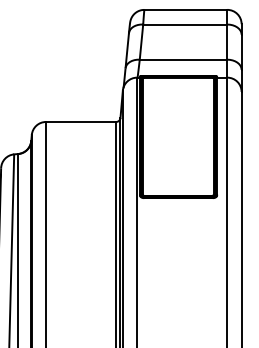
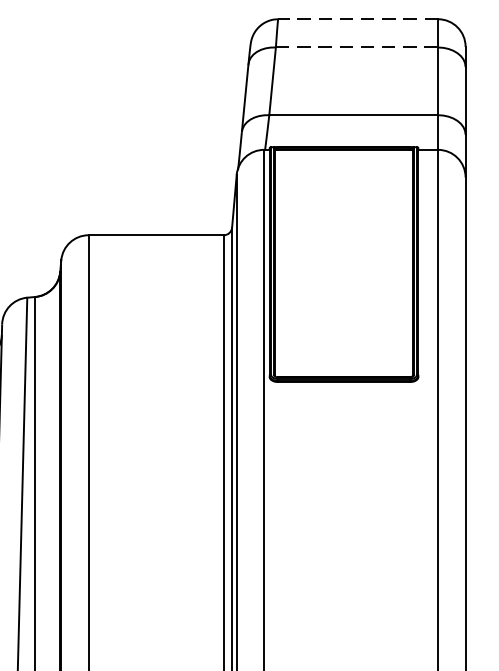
line: (185, 9) -> (357, 18), solid -> dashed
line: (185, 24) -> (357, 47), solid -> dashed

